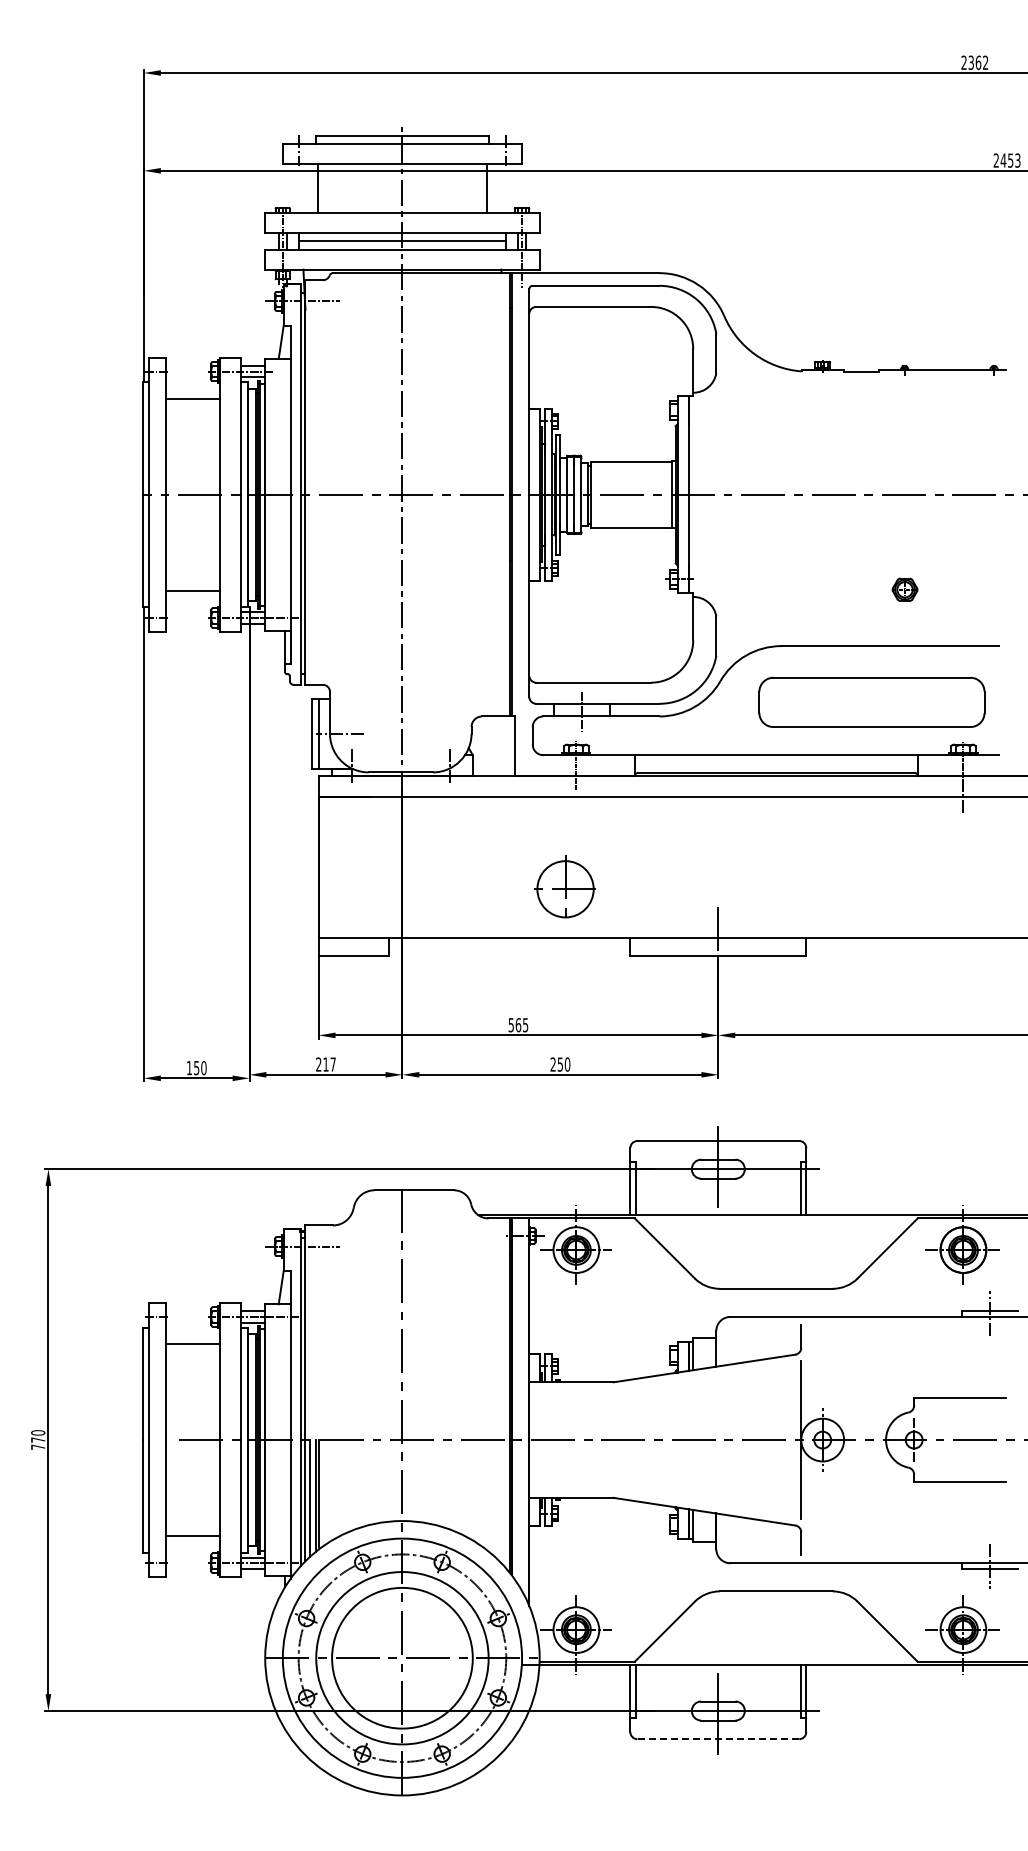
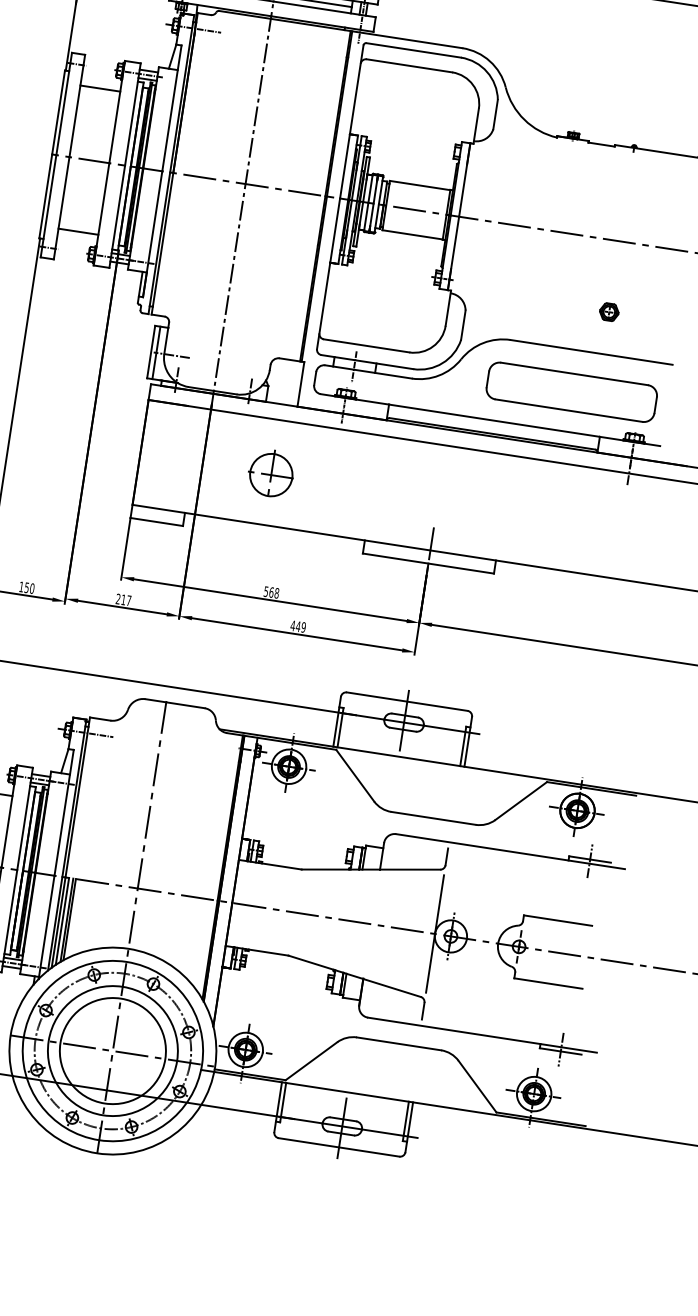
part: (564, 886) -> (270, 472), moved
text: (525, 1025) -> (276, 593), 565 -> 568
text: (560, 1064) -> (298, 626), 250 -> 449
line: (718, 1739) -> (339, 1147), dashed -> solid

